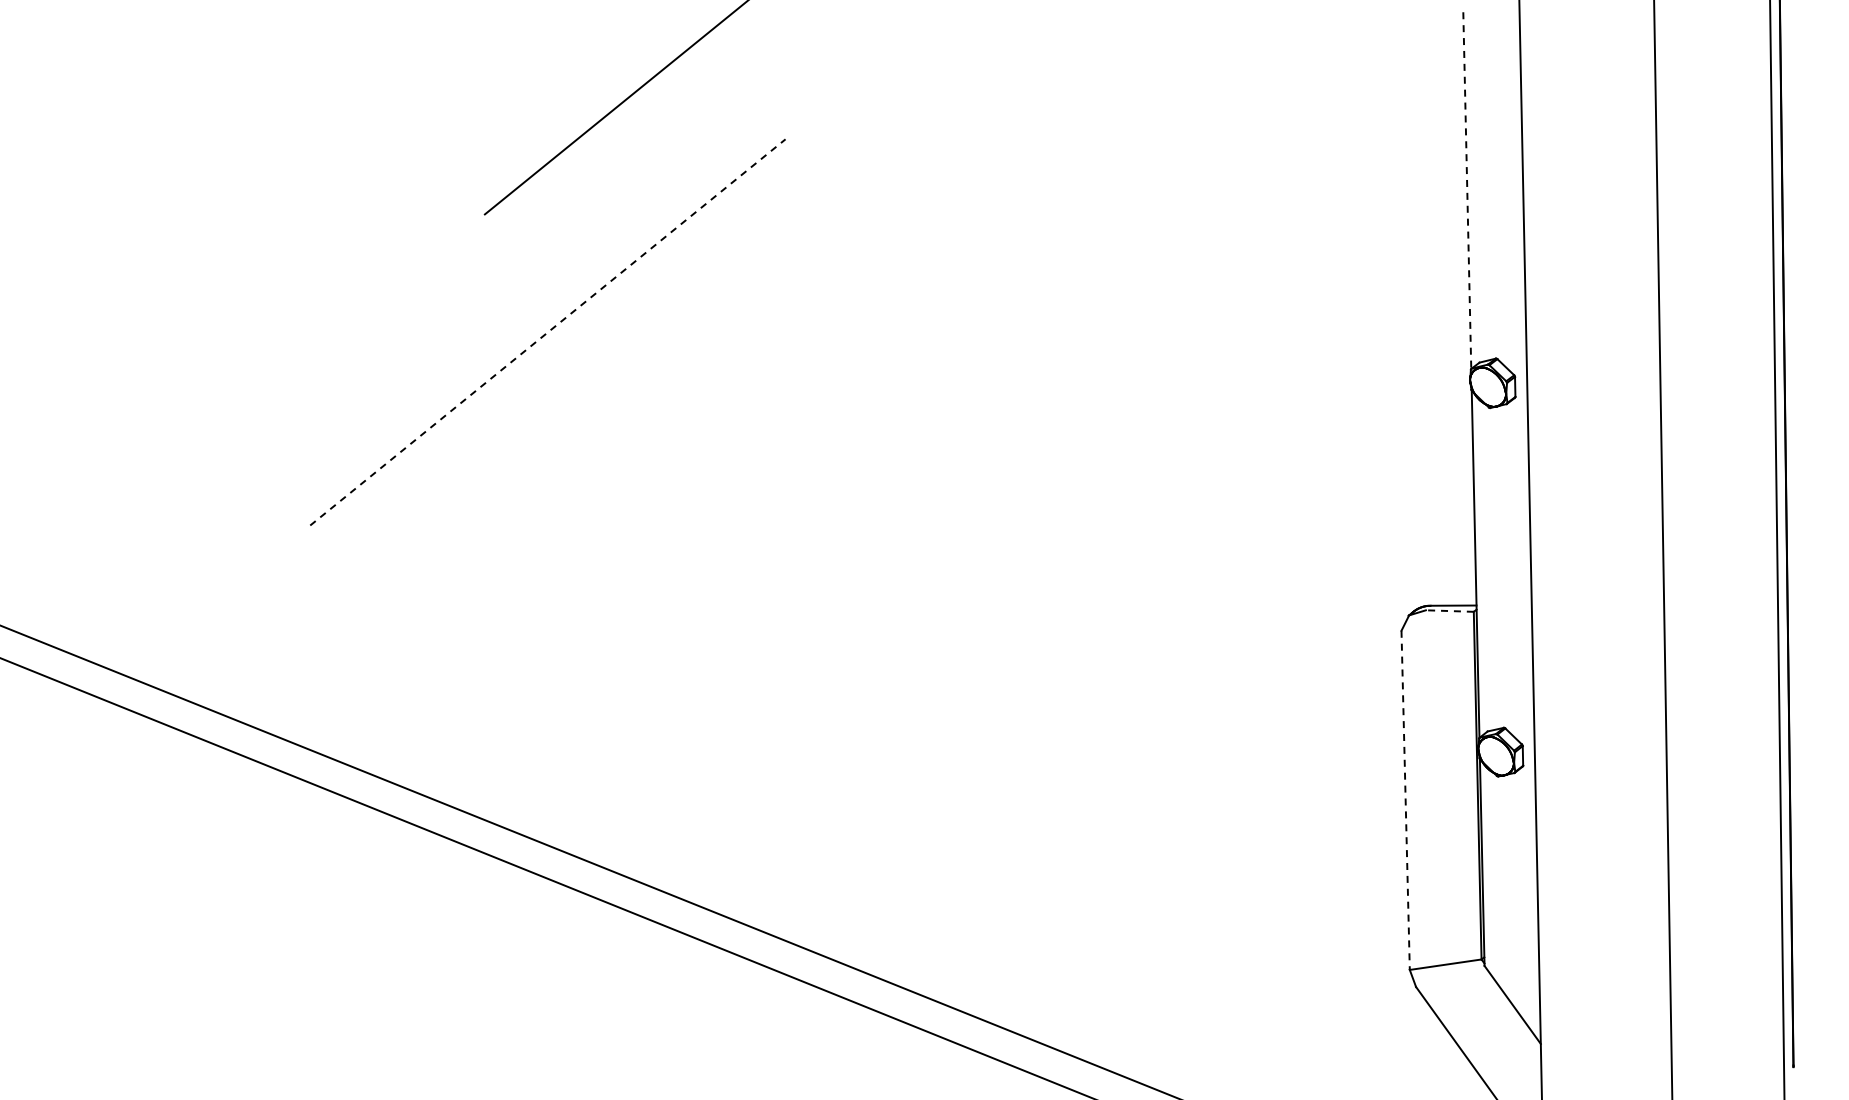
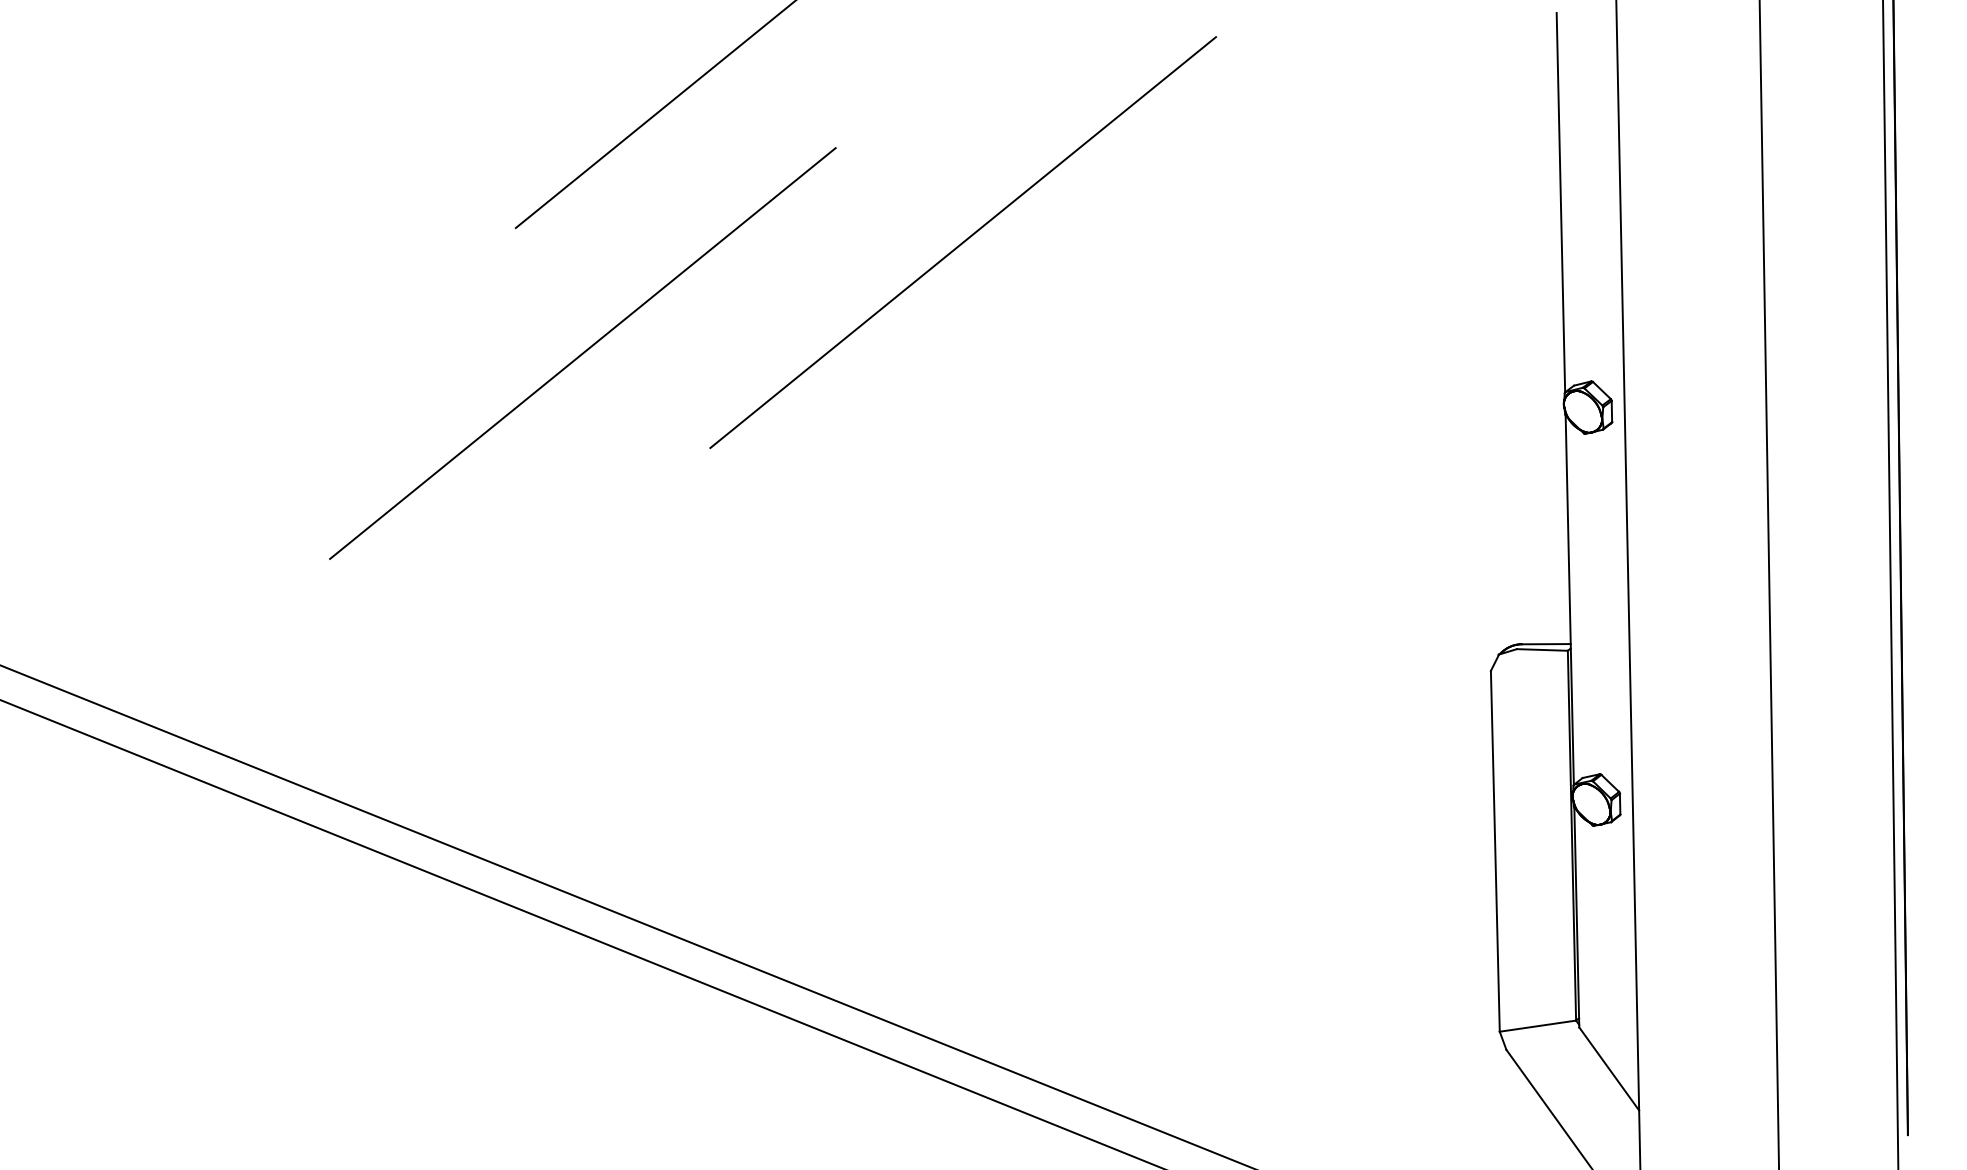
line: (1467, 190) -> (1561, 202), dashed -> solid
line: (905, 228) -> (963, 242), added
line: (548, 332) -> (583, 353), dashed -> solid
line: (1449, 611) -> (1541, 650), dashed -> solid
line: (1405, 800) -> (1495, 851), dashed -> solid

